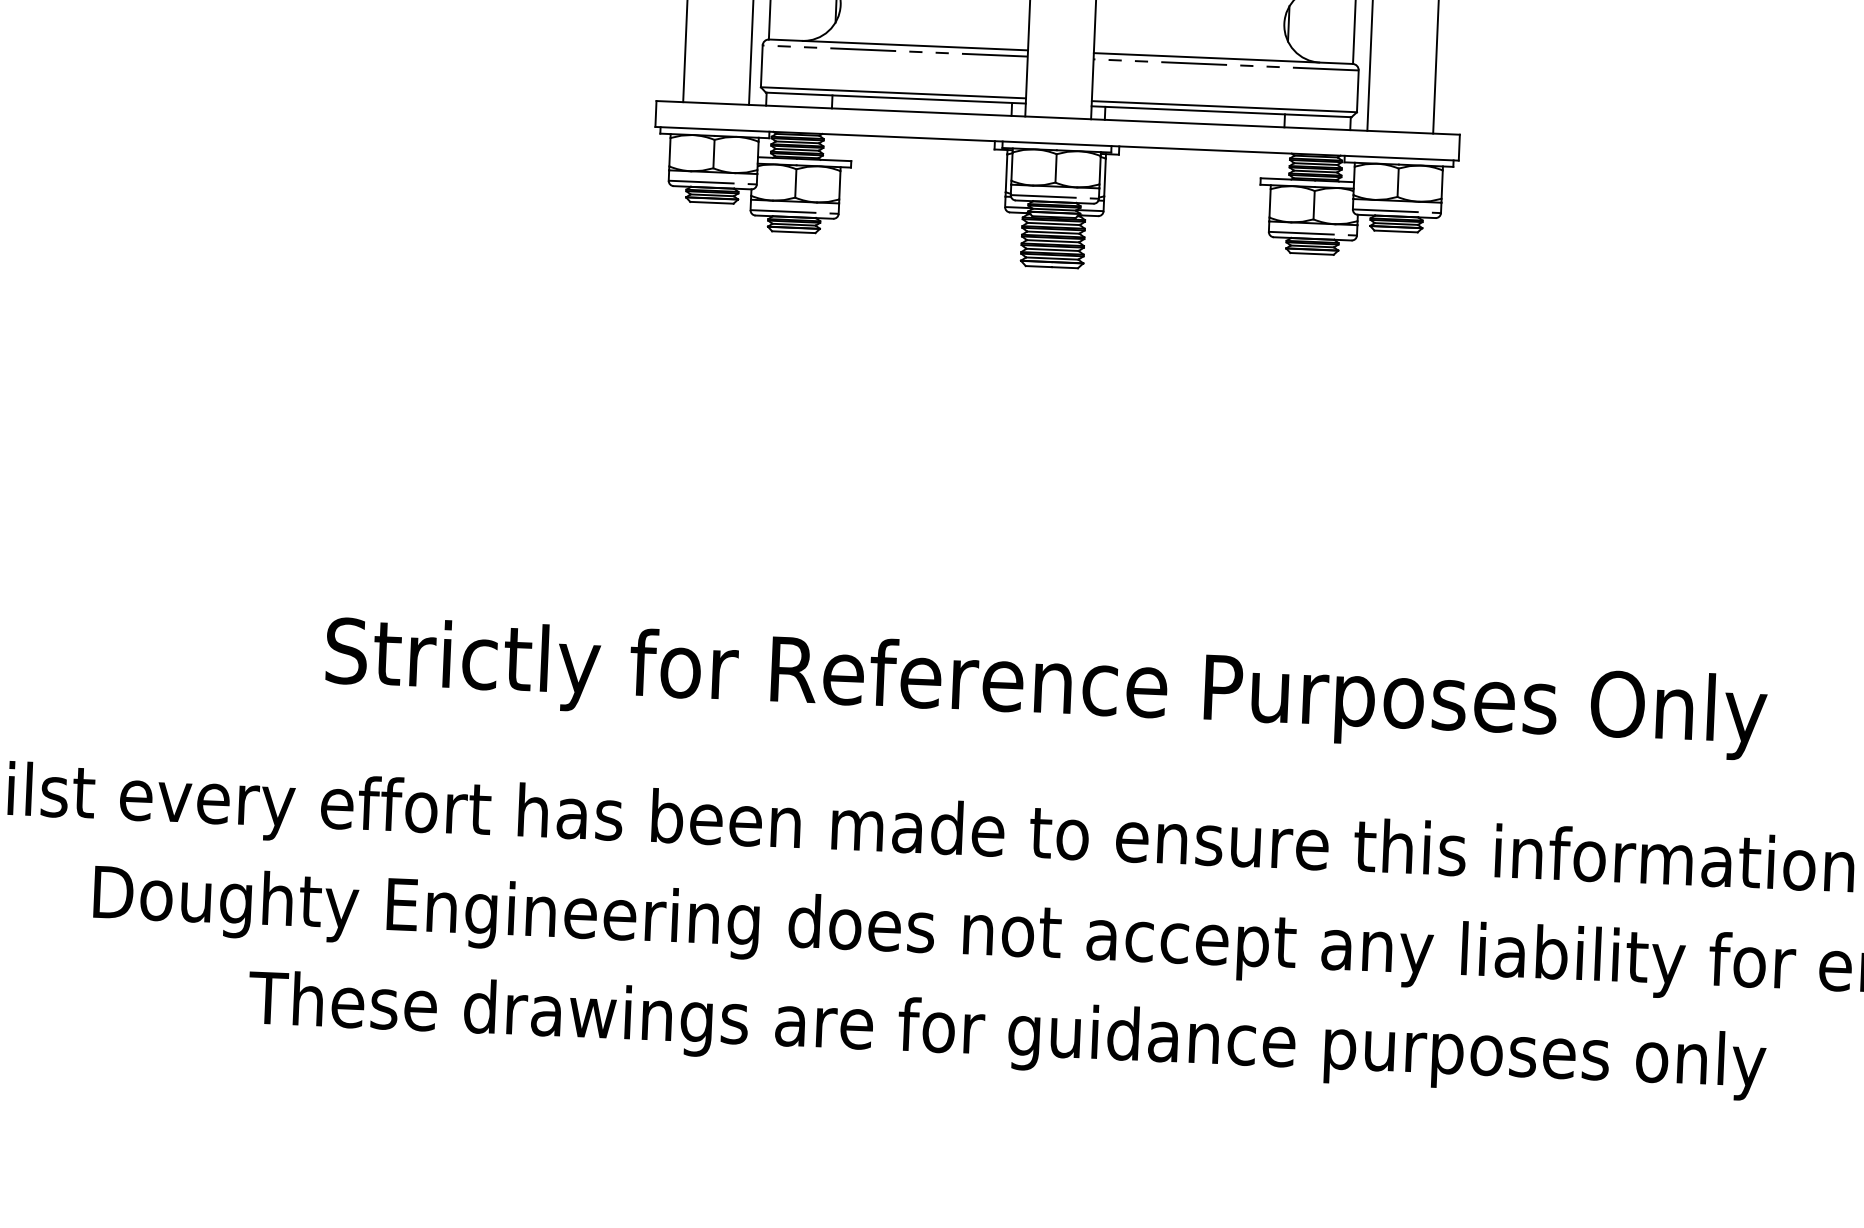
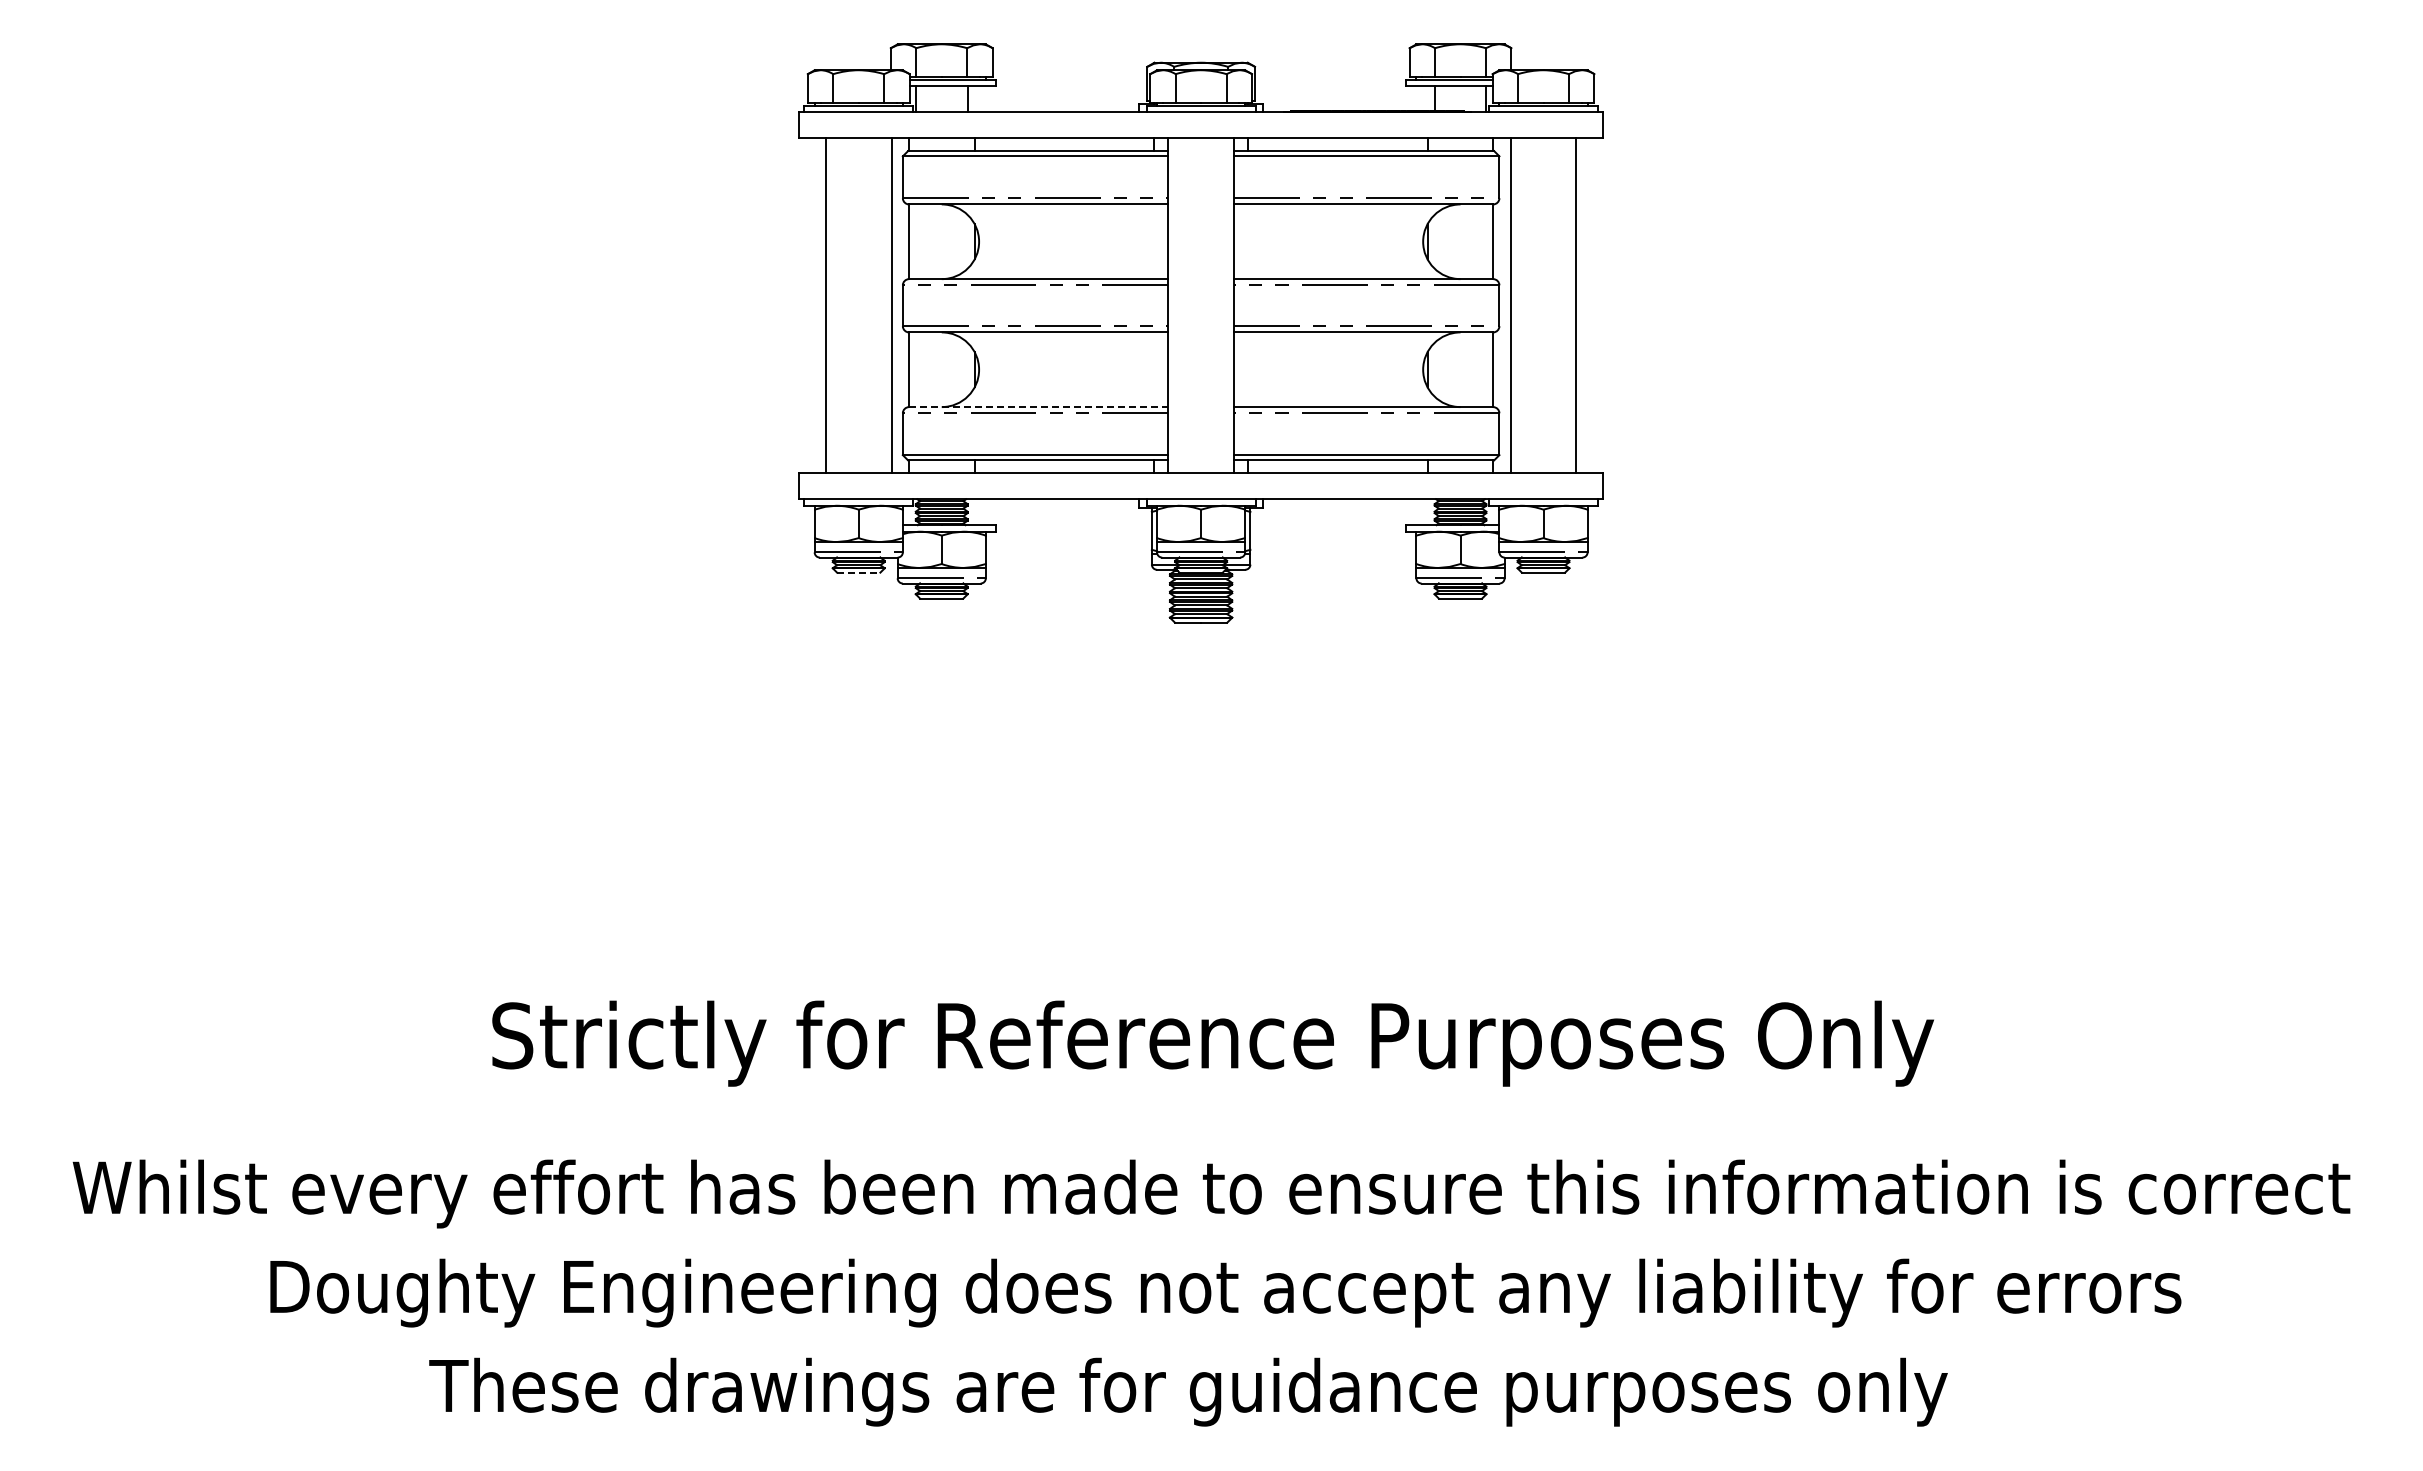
line: (898, 45) -> (1038, 407), solid -> dashed
line: (711, 202) -> (858, 572), solid -> dashed

